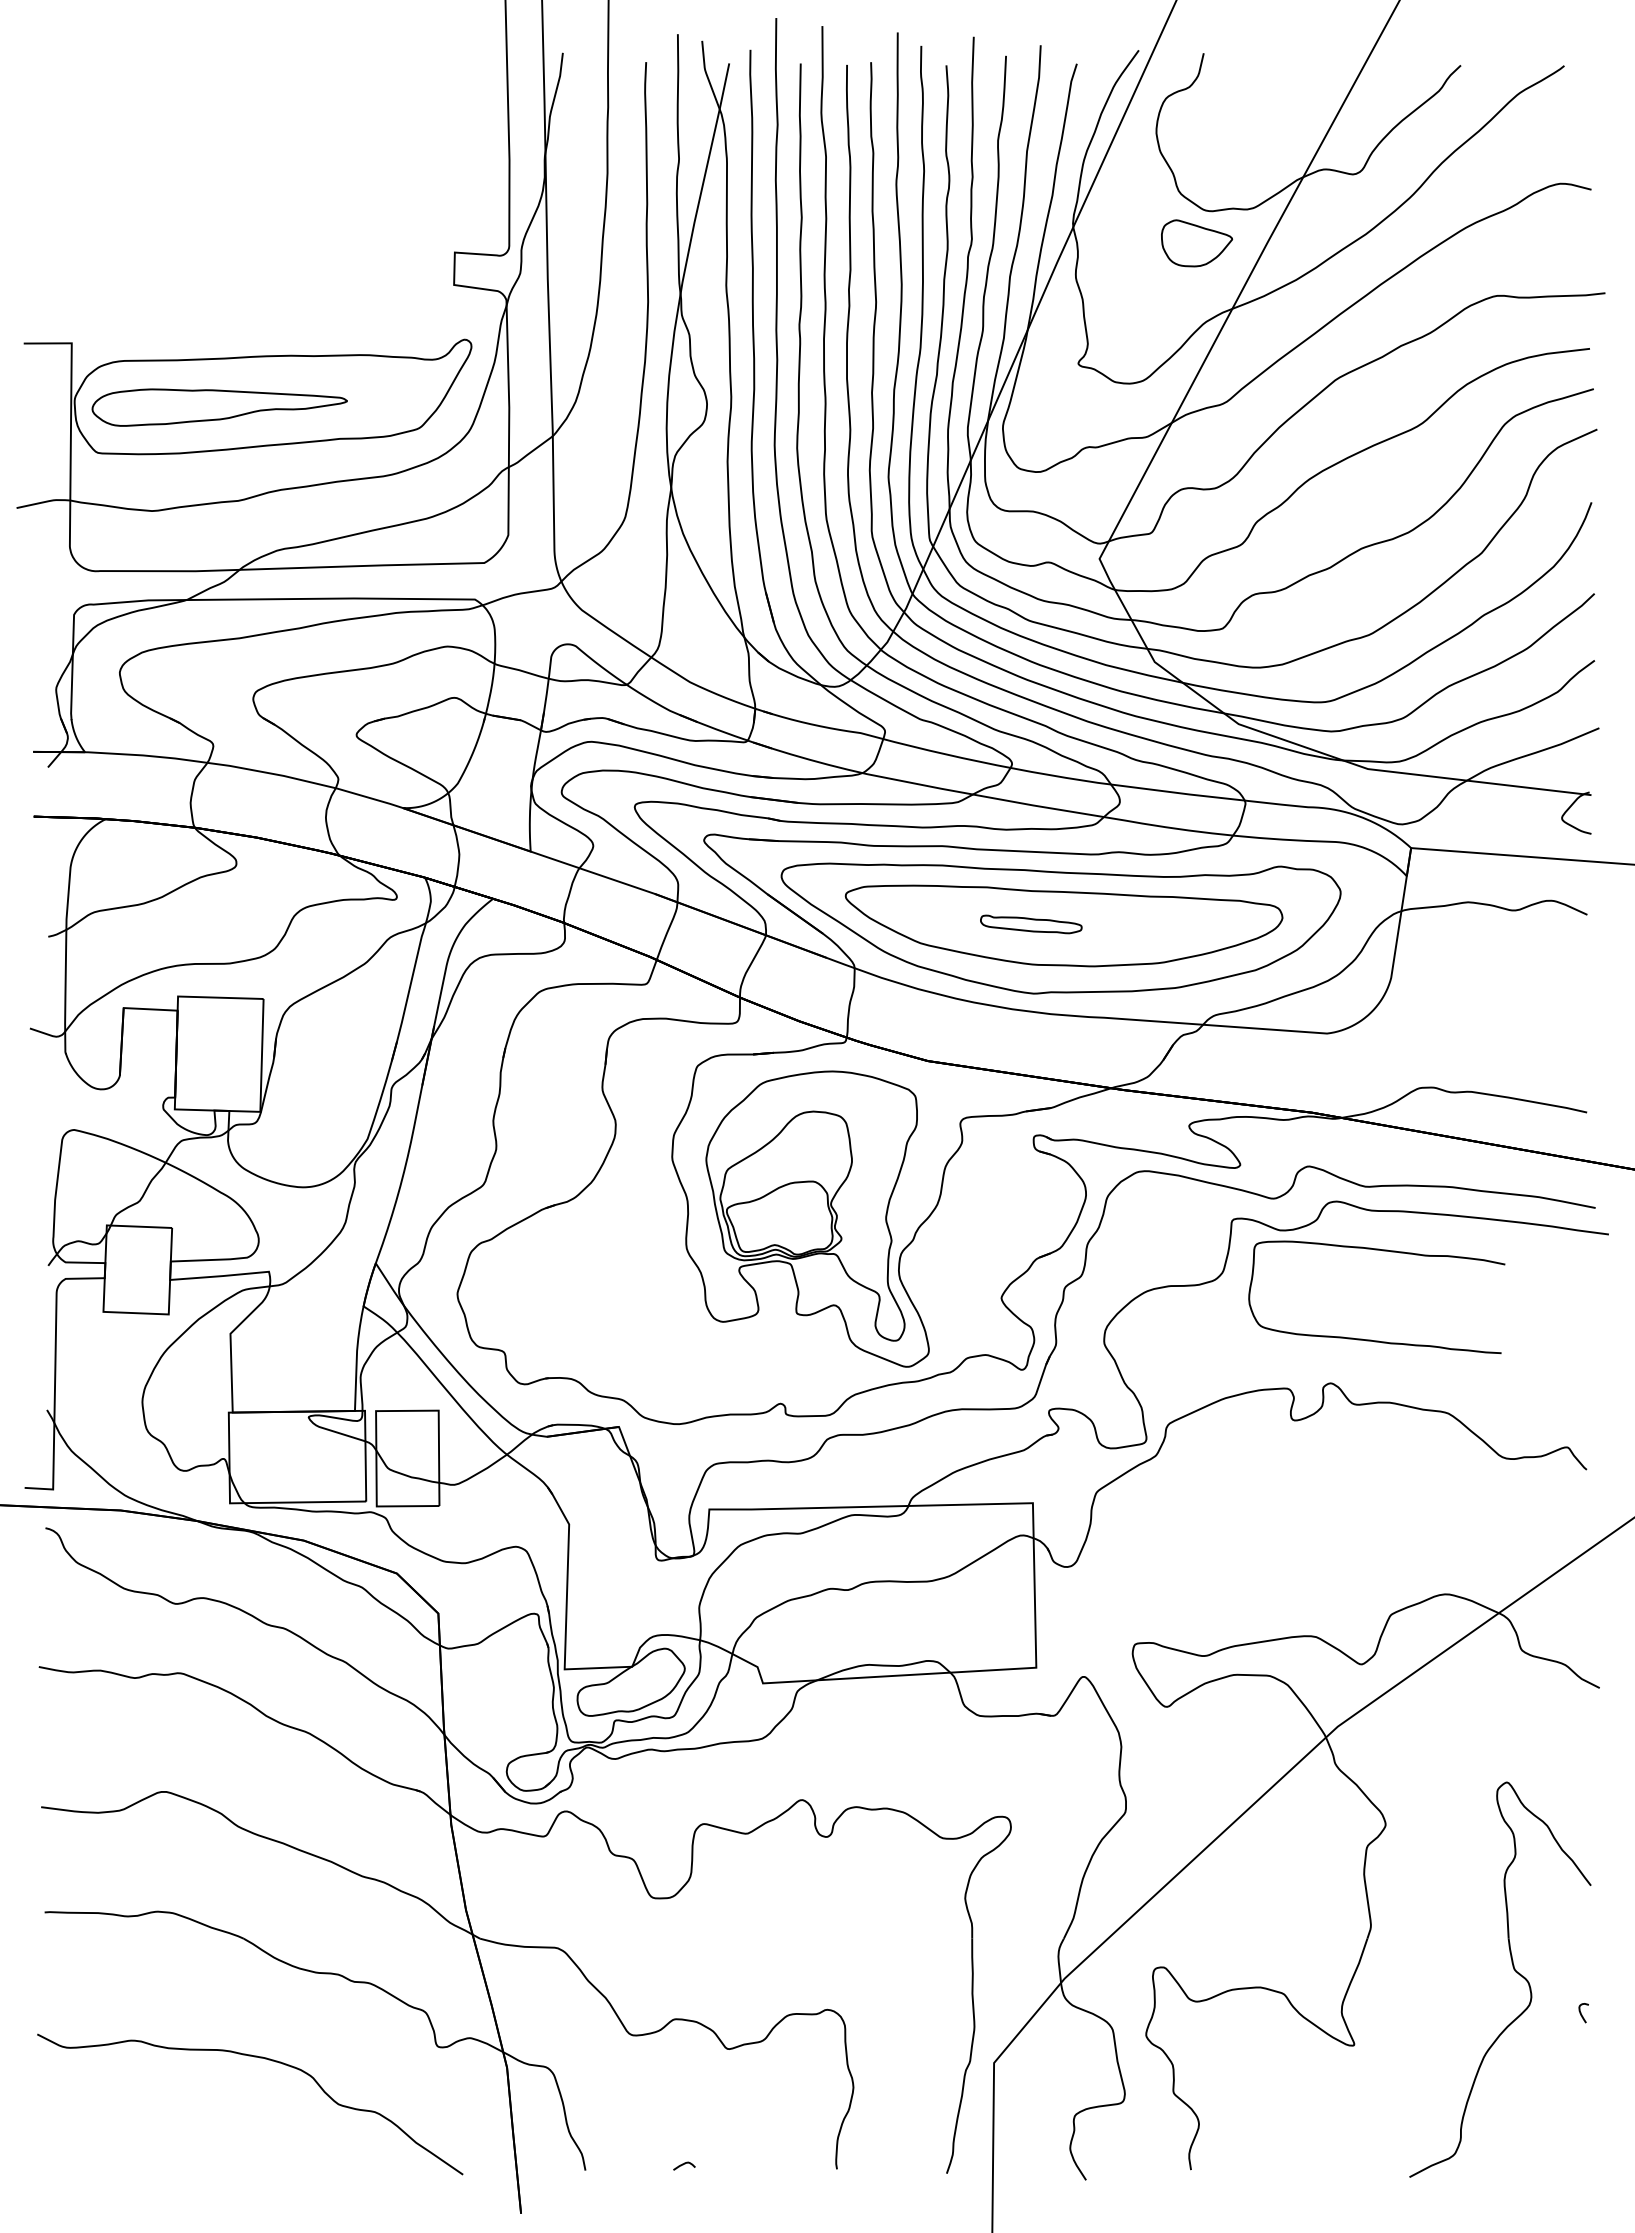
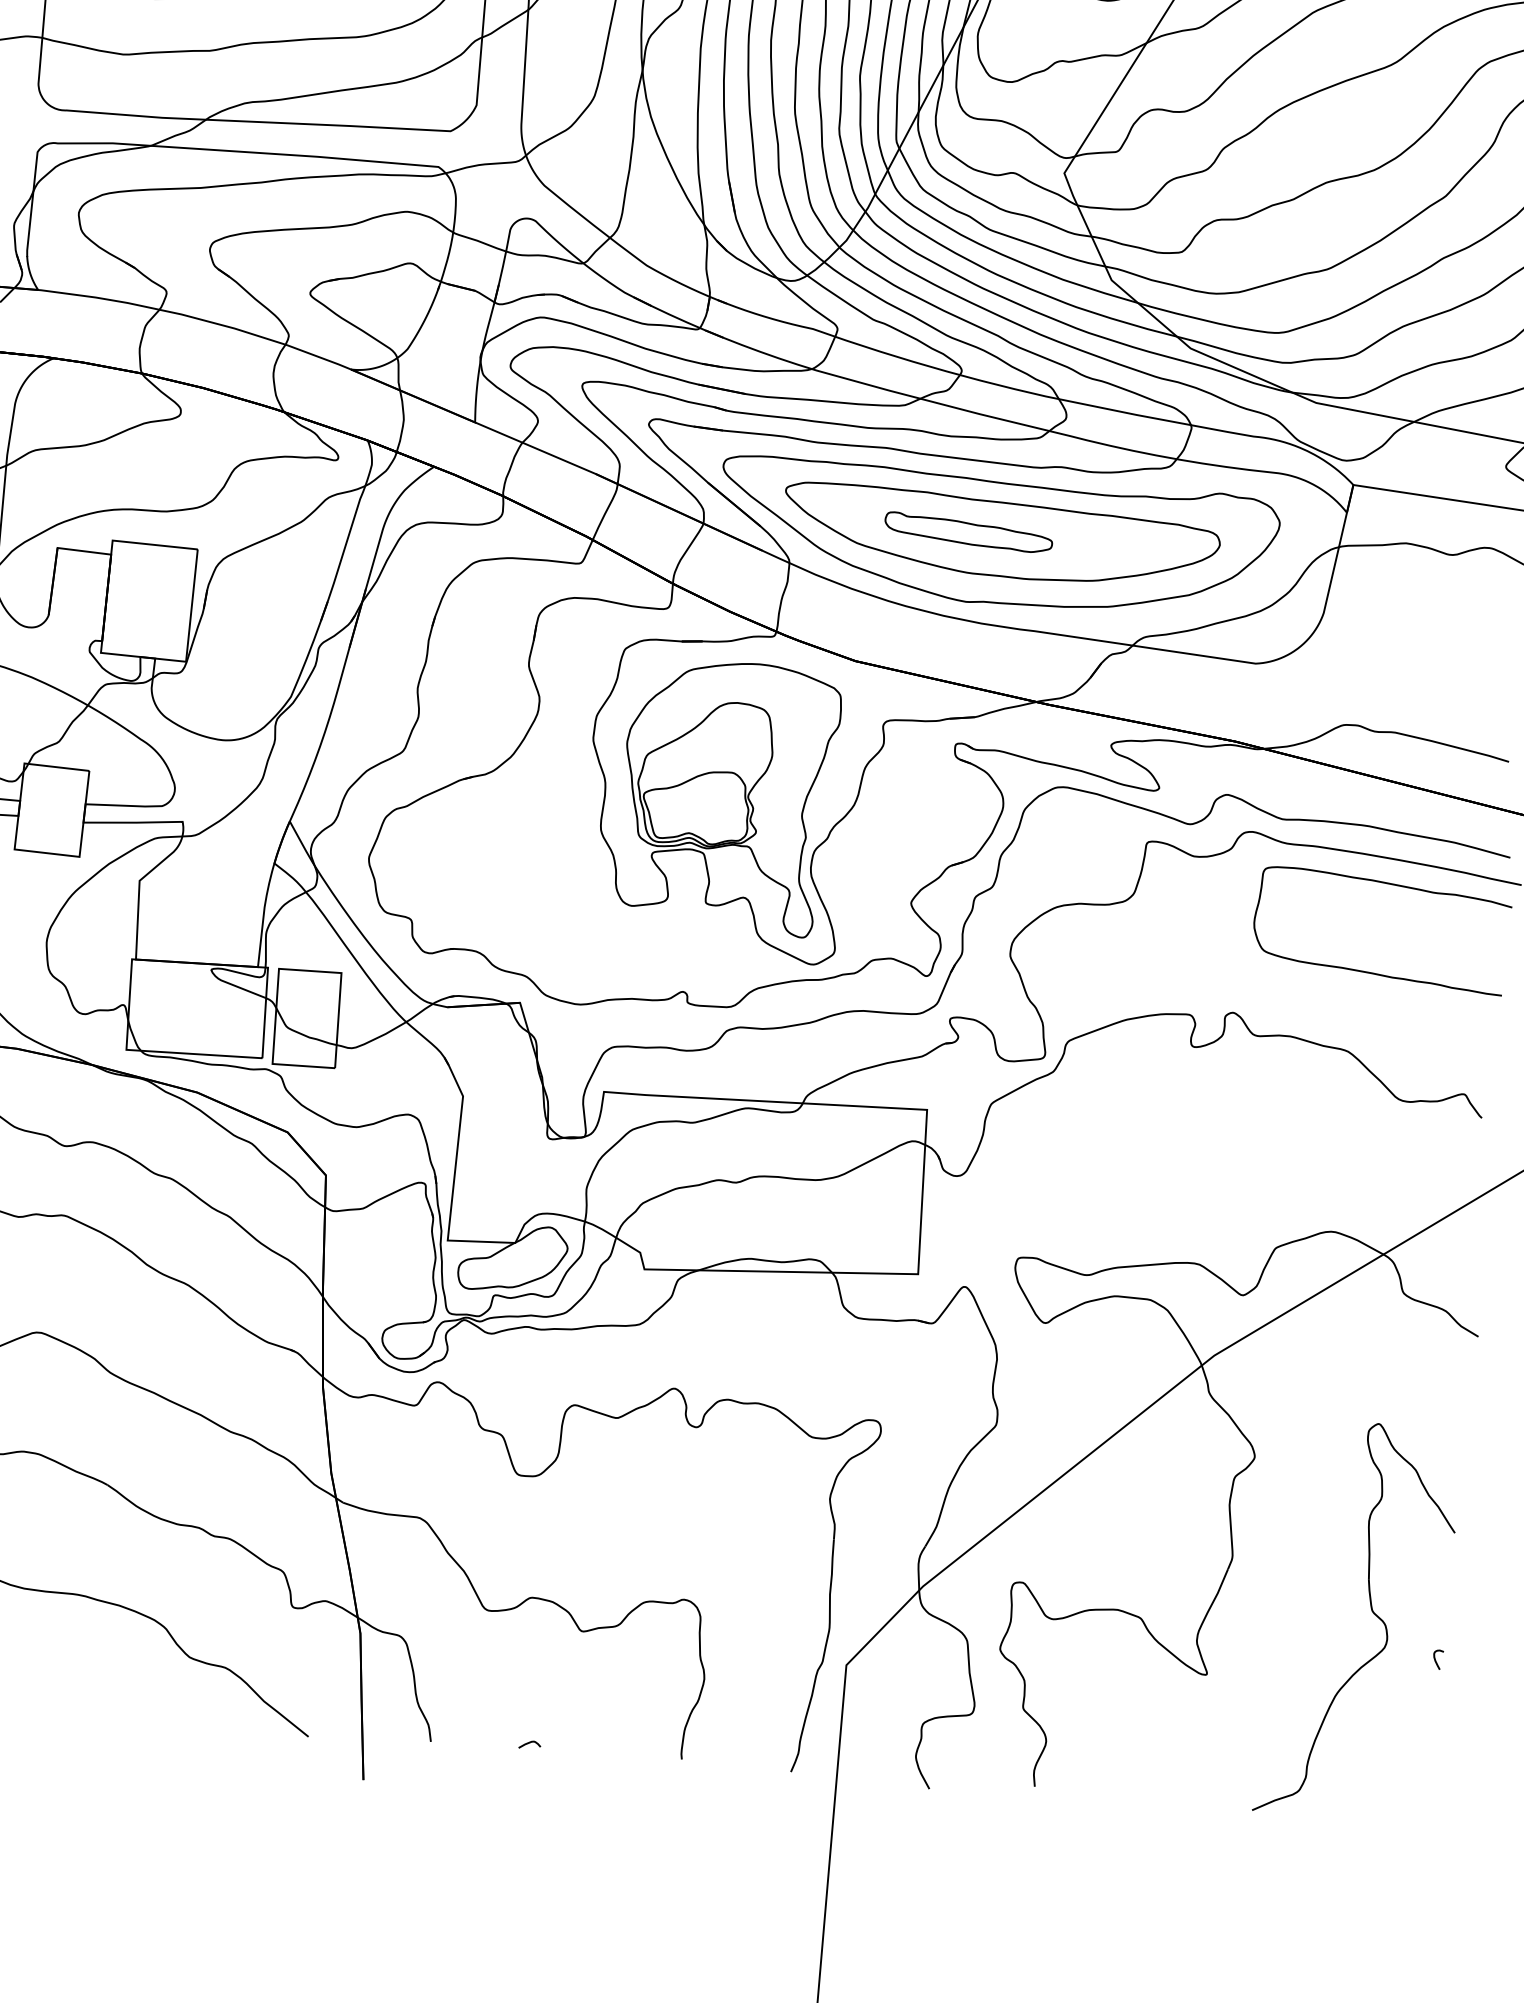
part: (1031, 924) -> (969, 532), size x1.67
curve: (1371, 1339) -> (1373, 972), moved

